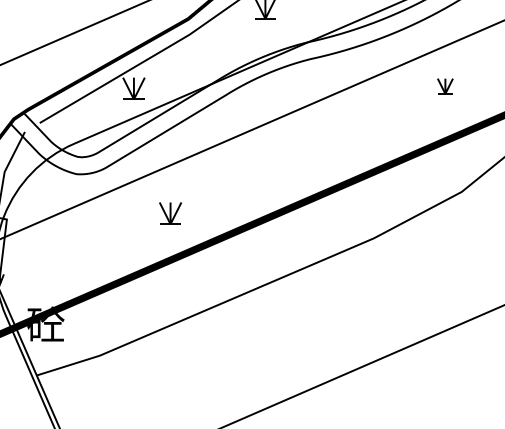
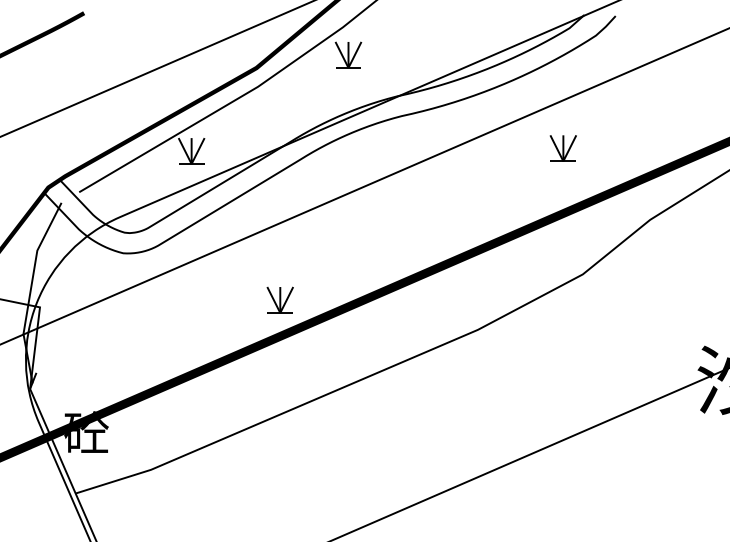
part: (444, 86) -> (562, 148), size x1.43
part: (169, 212) -> (279, 299), moved

